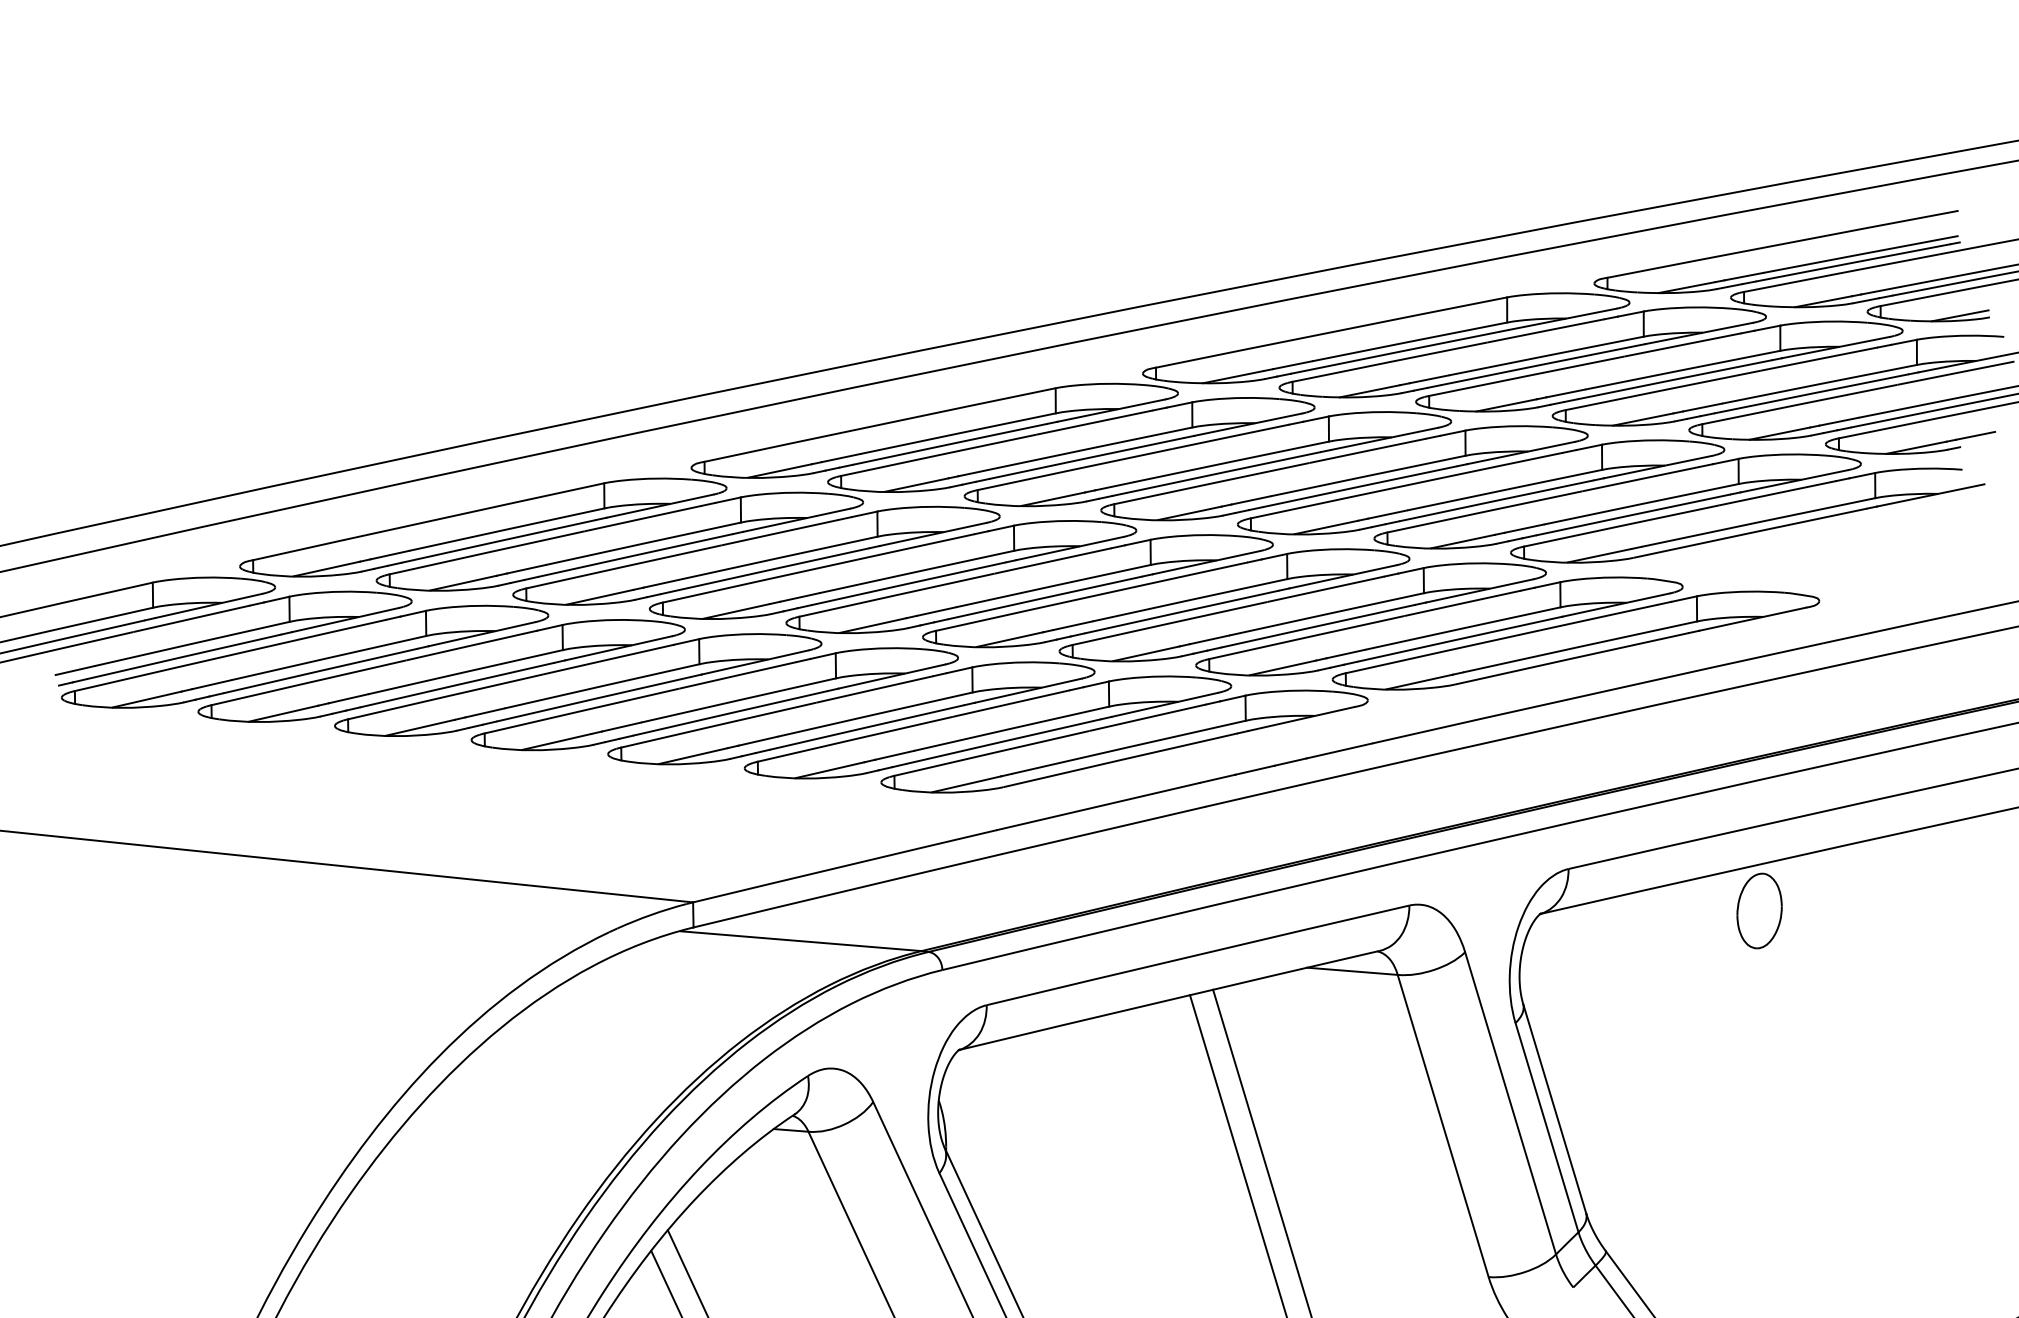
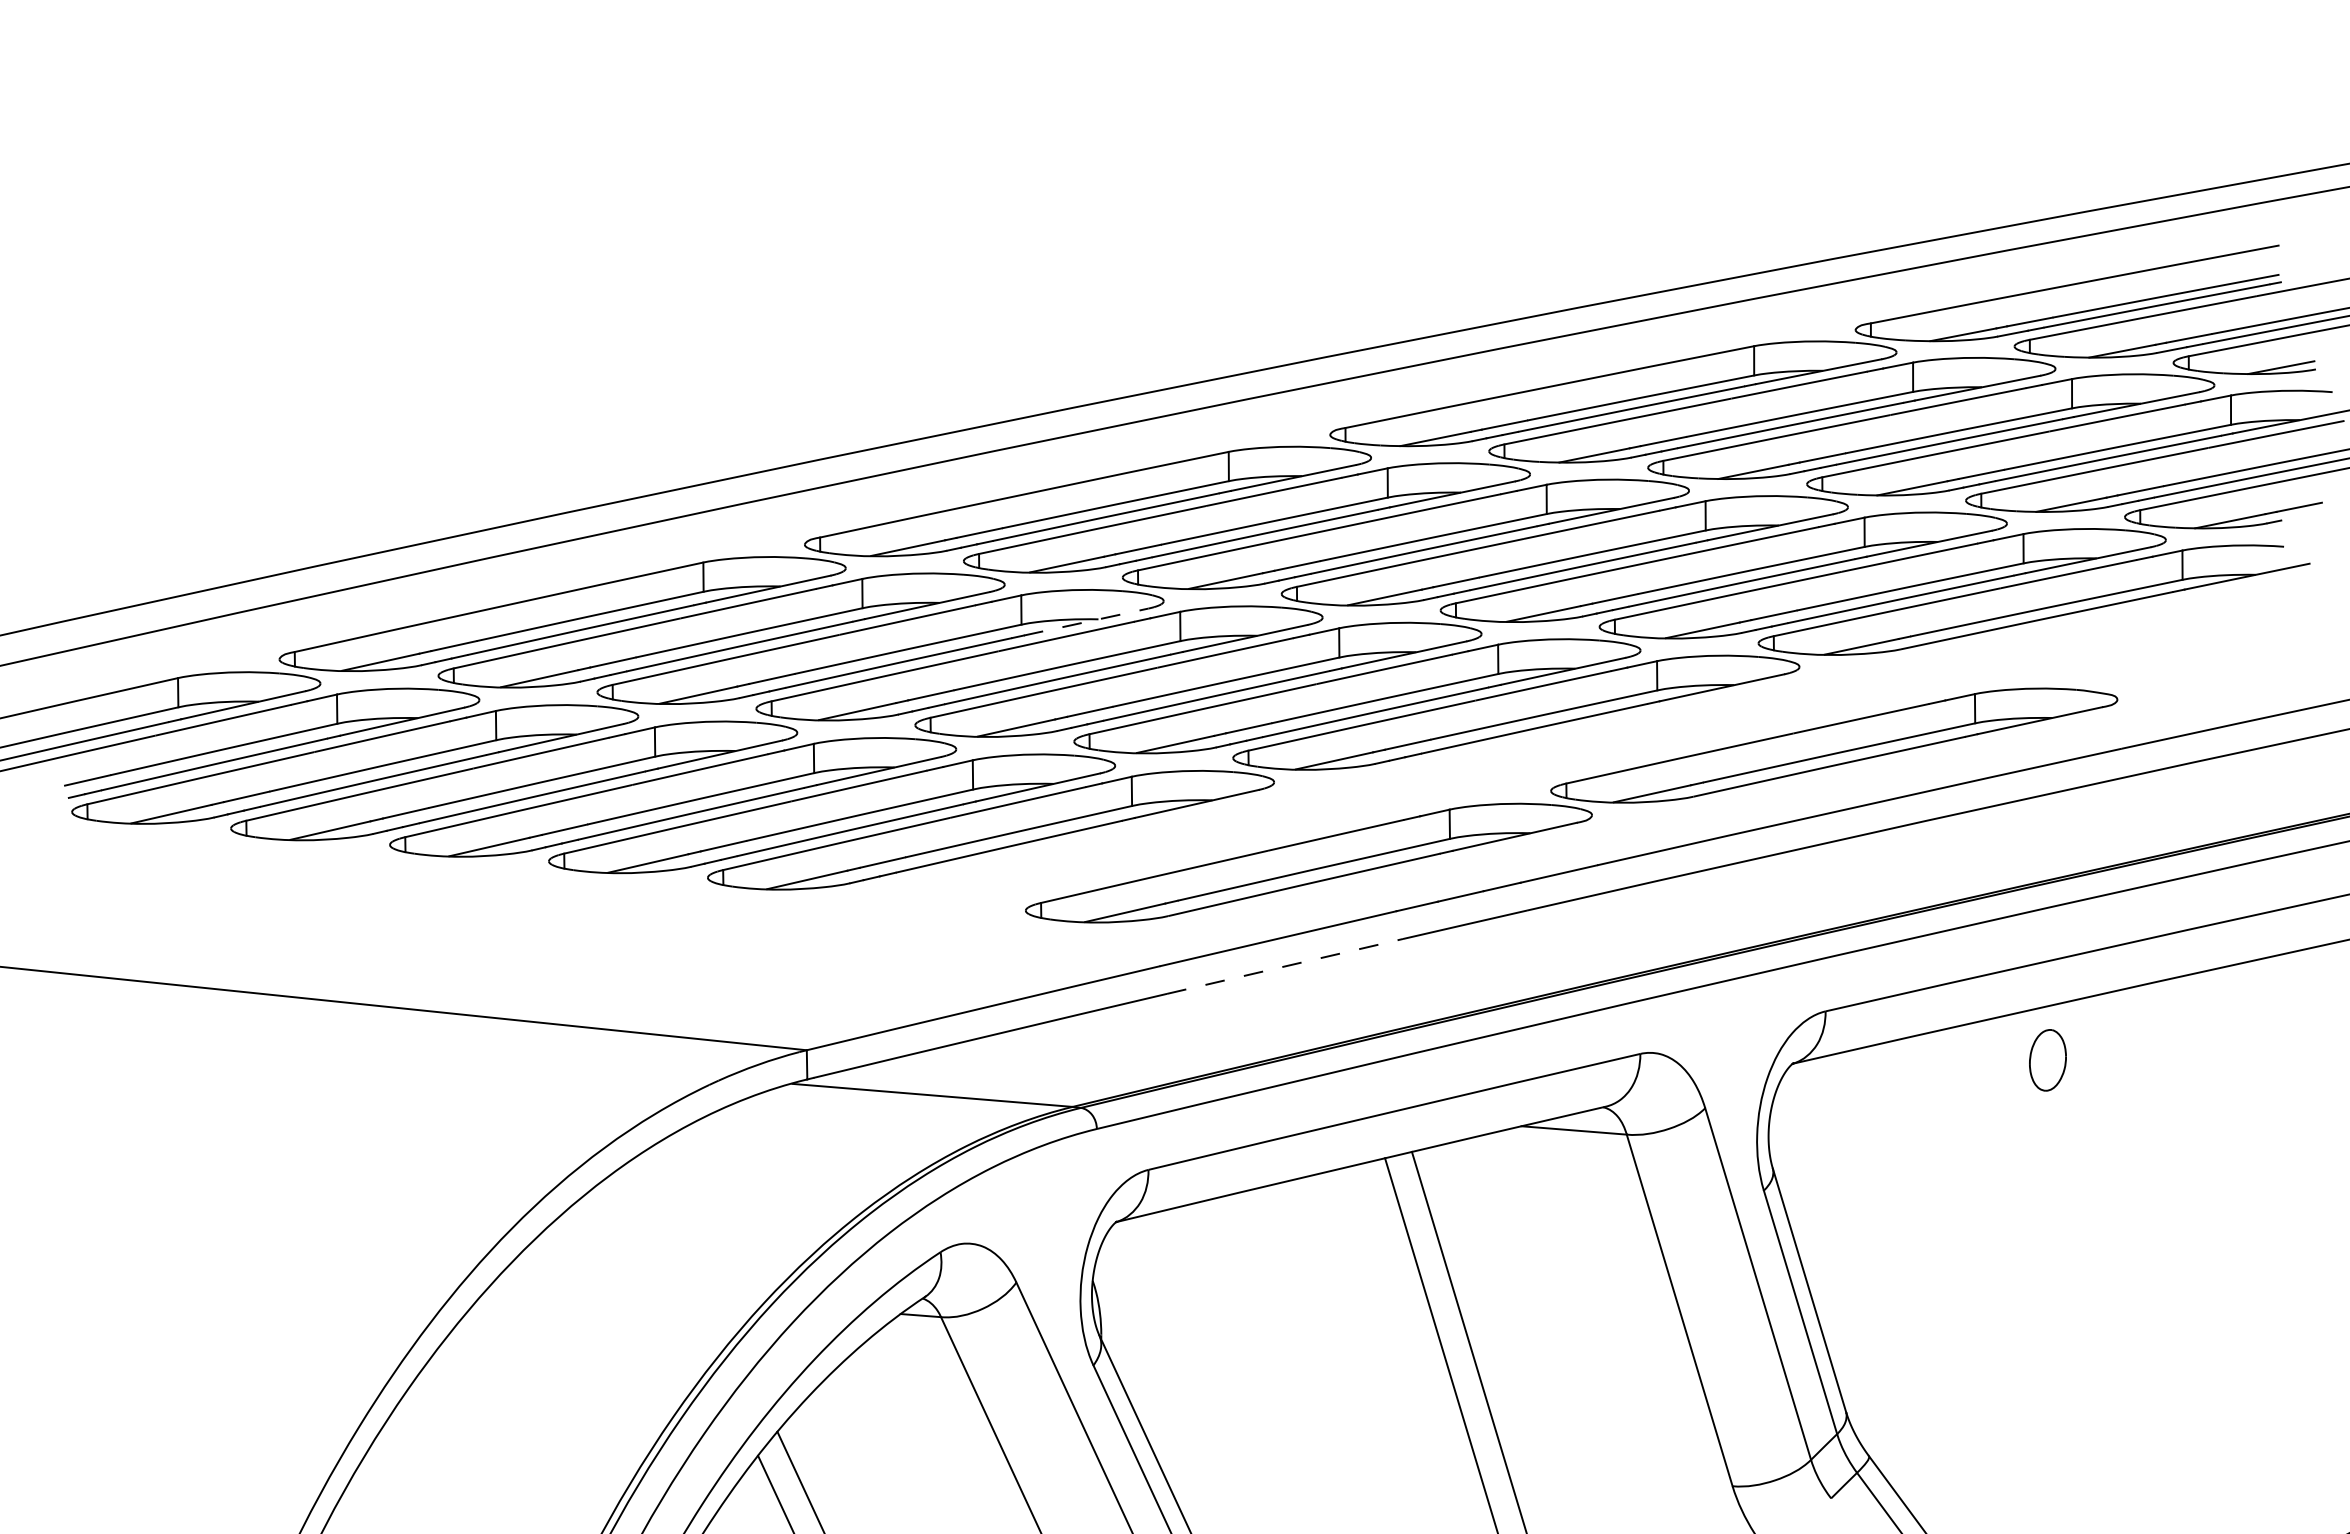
line: (933, 534) -> (1086, 622), solid -> dashed
part: (1213, 677) -> (1412, 788), removed
line: (1104, 830) -> (1285, 966), solid -> dashed
part: (1759, 911) -> (2047, 1060), size x0.7

